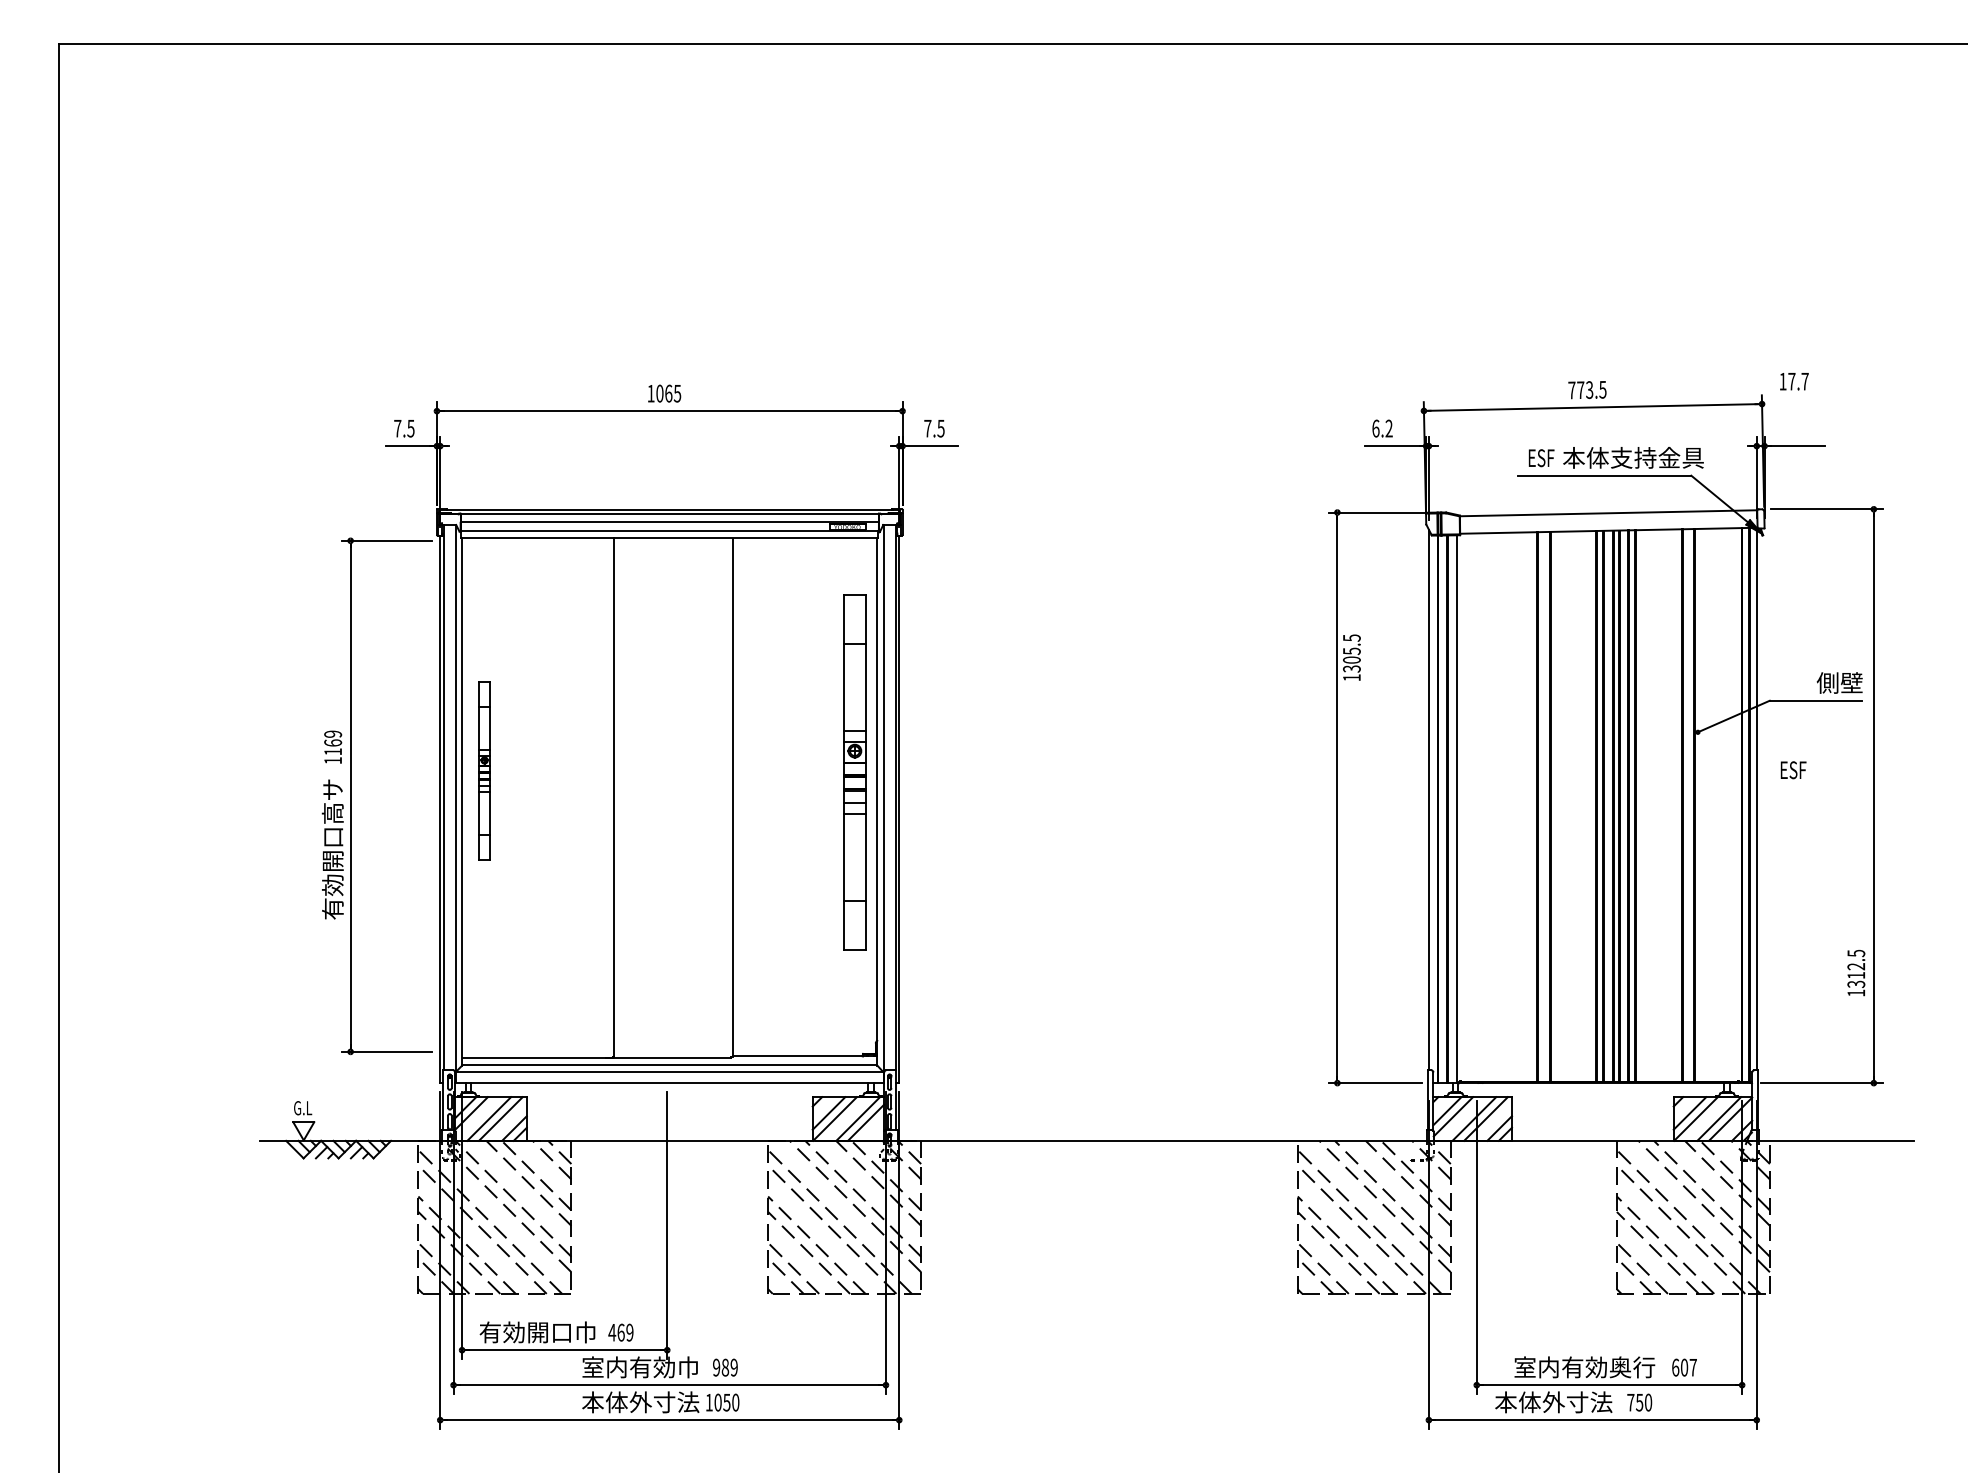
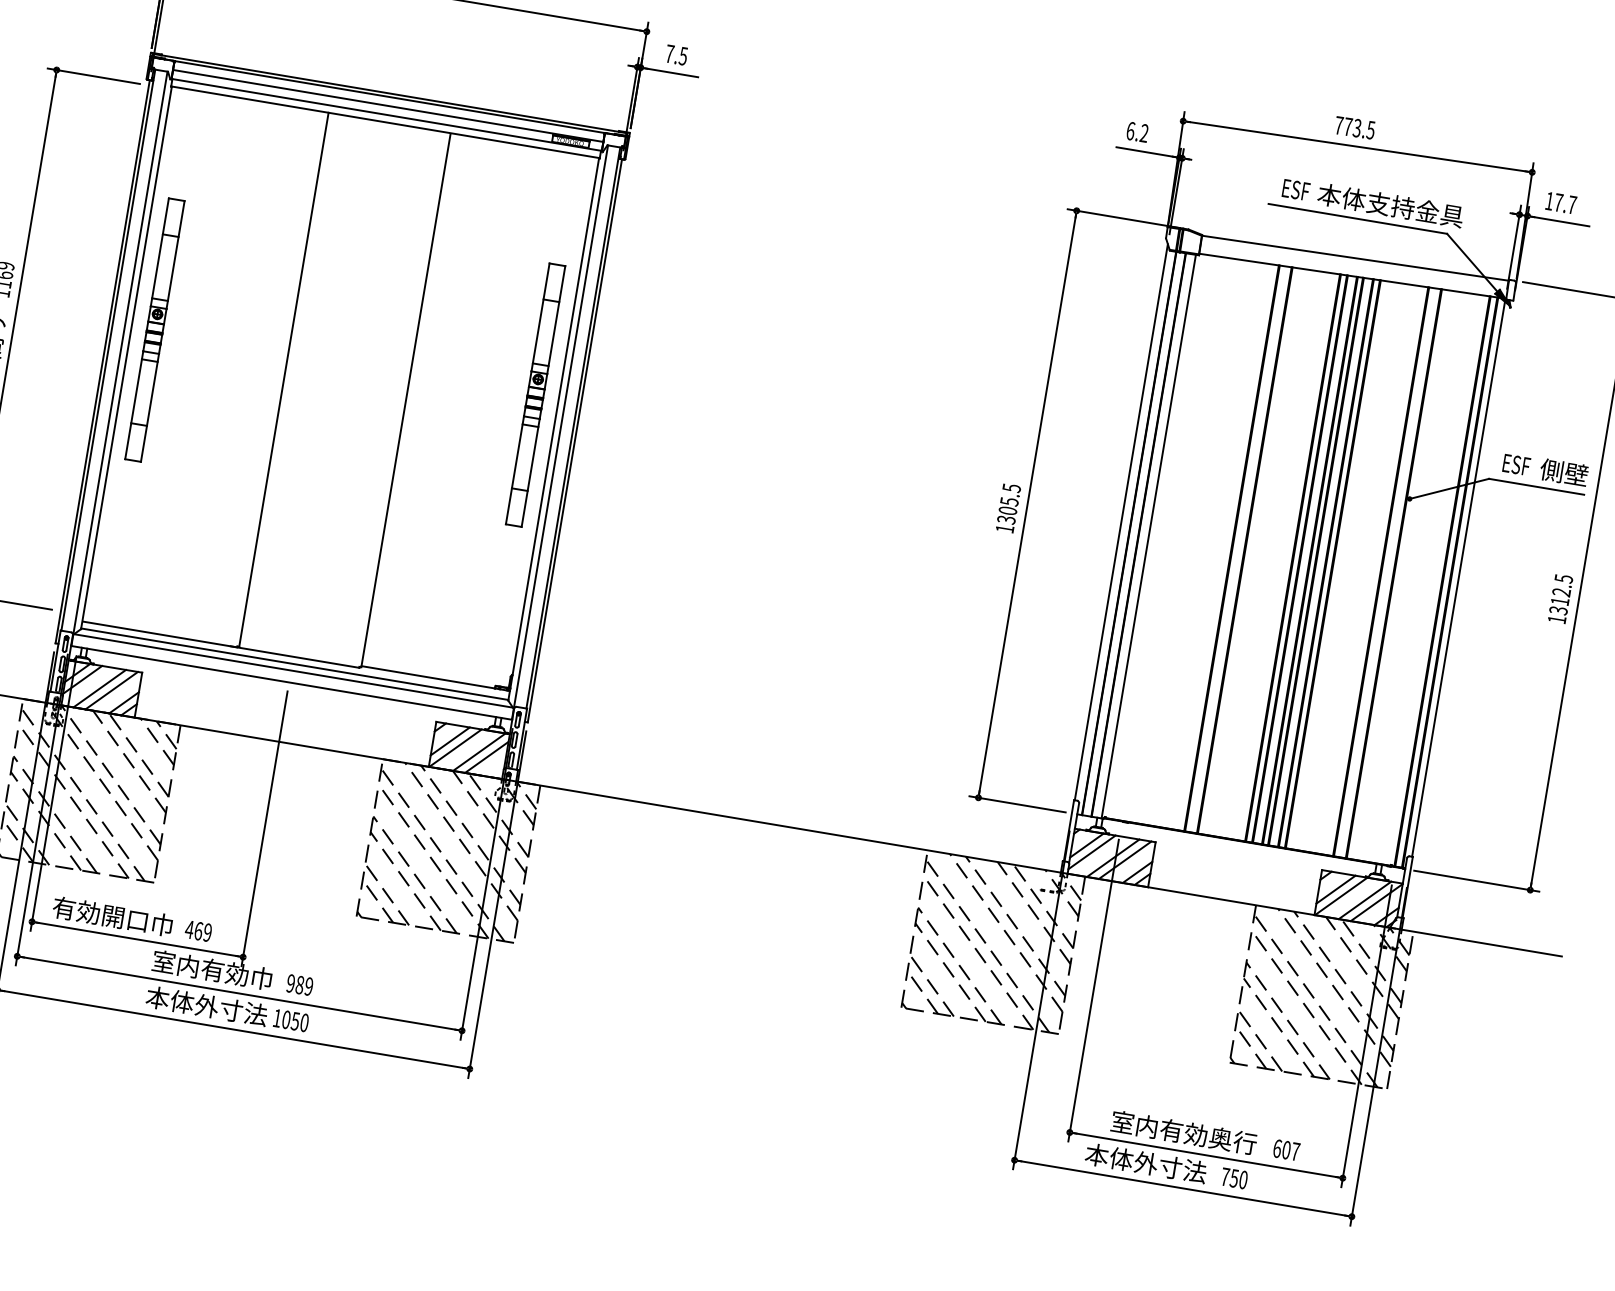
text: (1794, 381) -> (1561, 203), moved
text: (1351, 657) -> (1008, 508), moved
part: (484, 770) -> (154, 329), size x1.43
text: (1793, 770) -> (1516, 465), moved
part: (854, 772) -> (535, 395), size x0.71
text: (1856, 972) -> (1560, 598), moved

